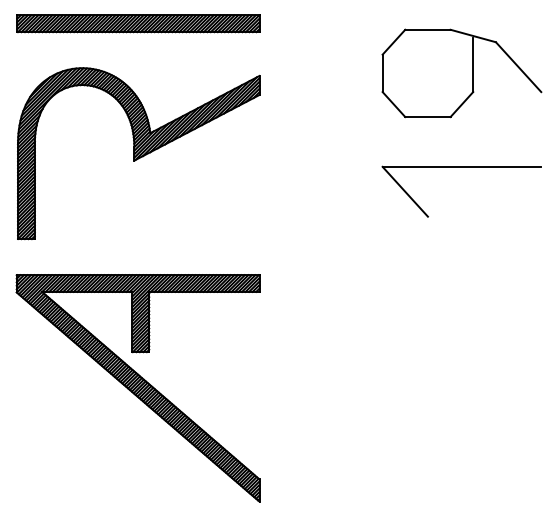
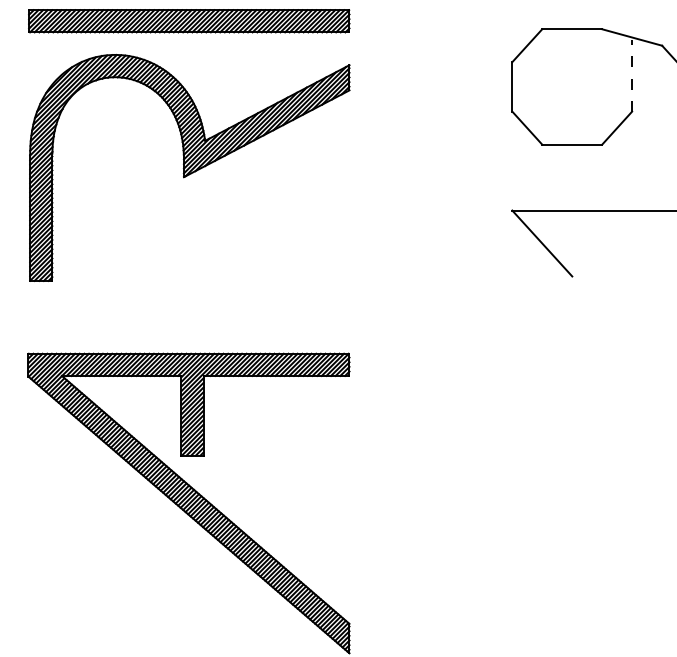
line: (473, 64) -> (632, 75), solid -> dashed
part: (138, 153) -> (189, 167), moved

